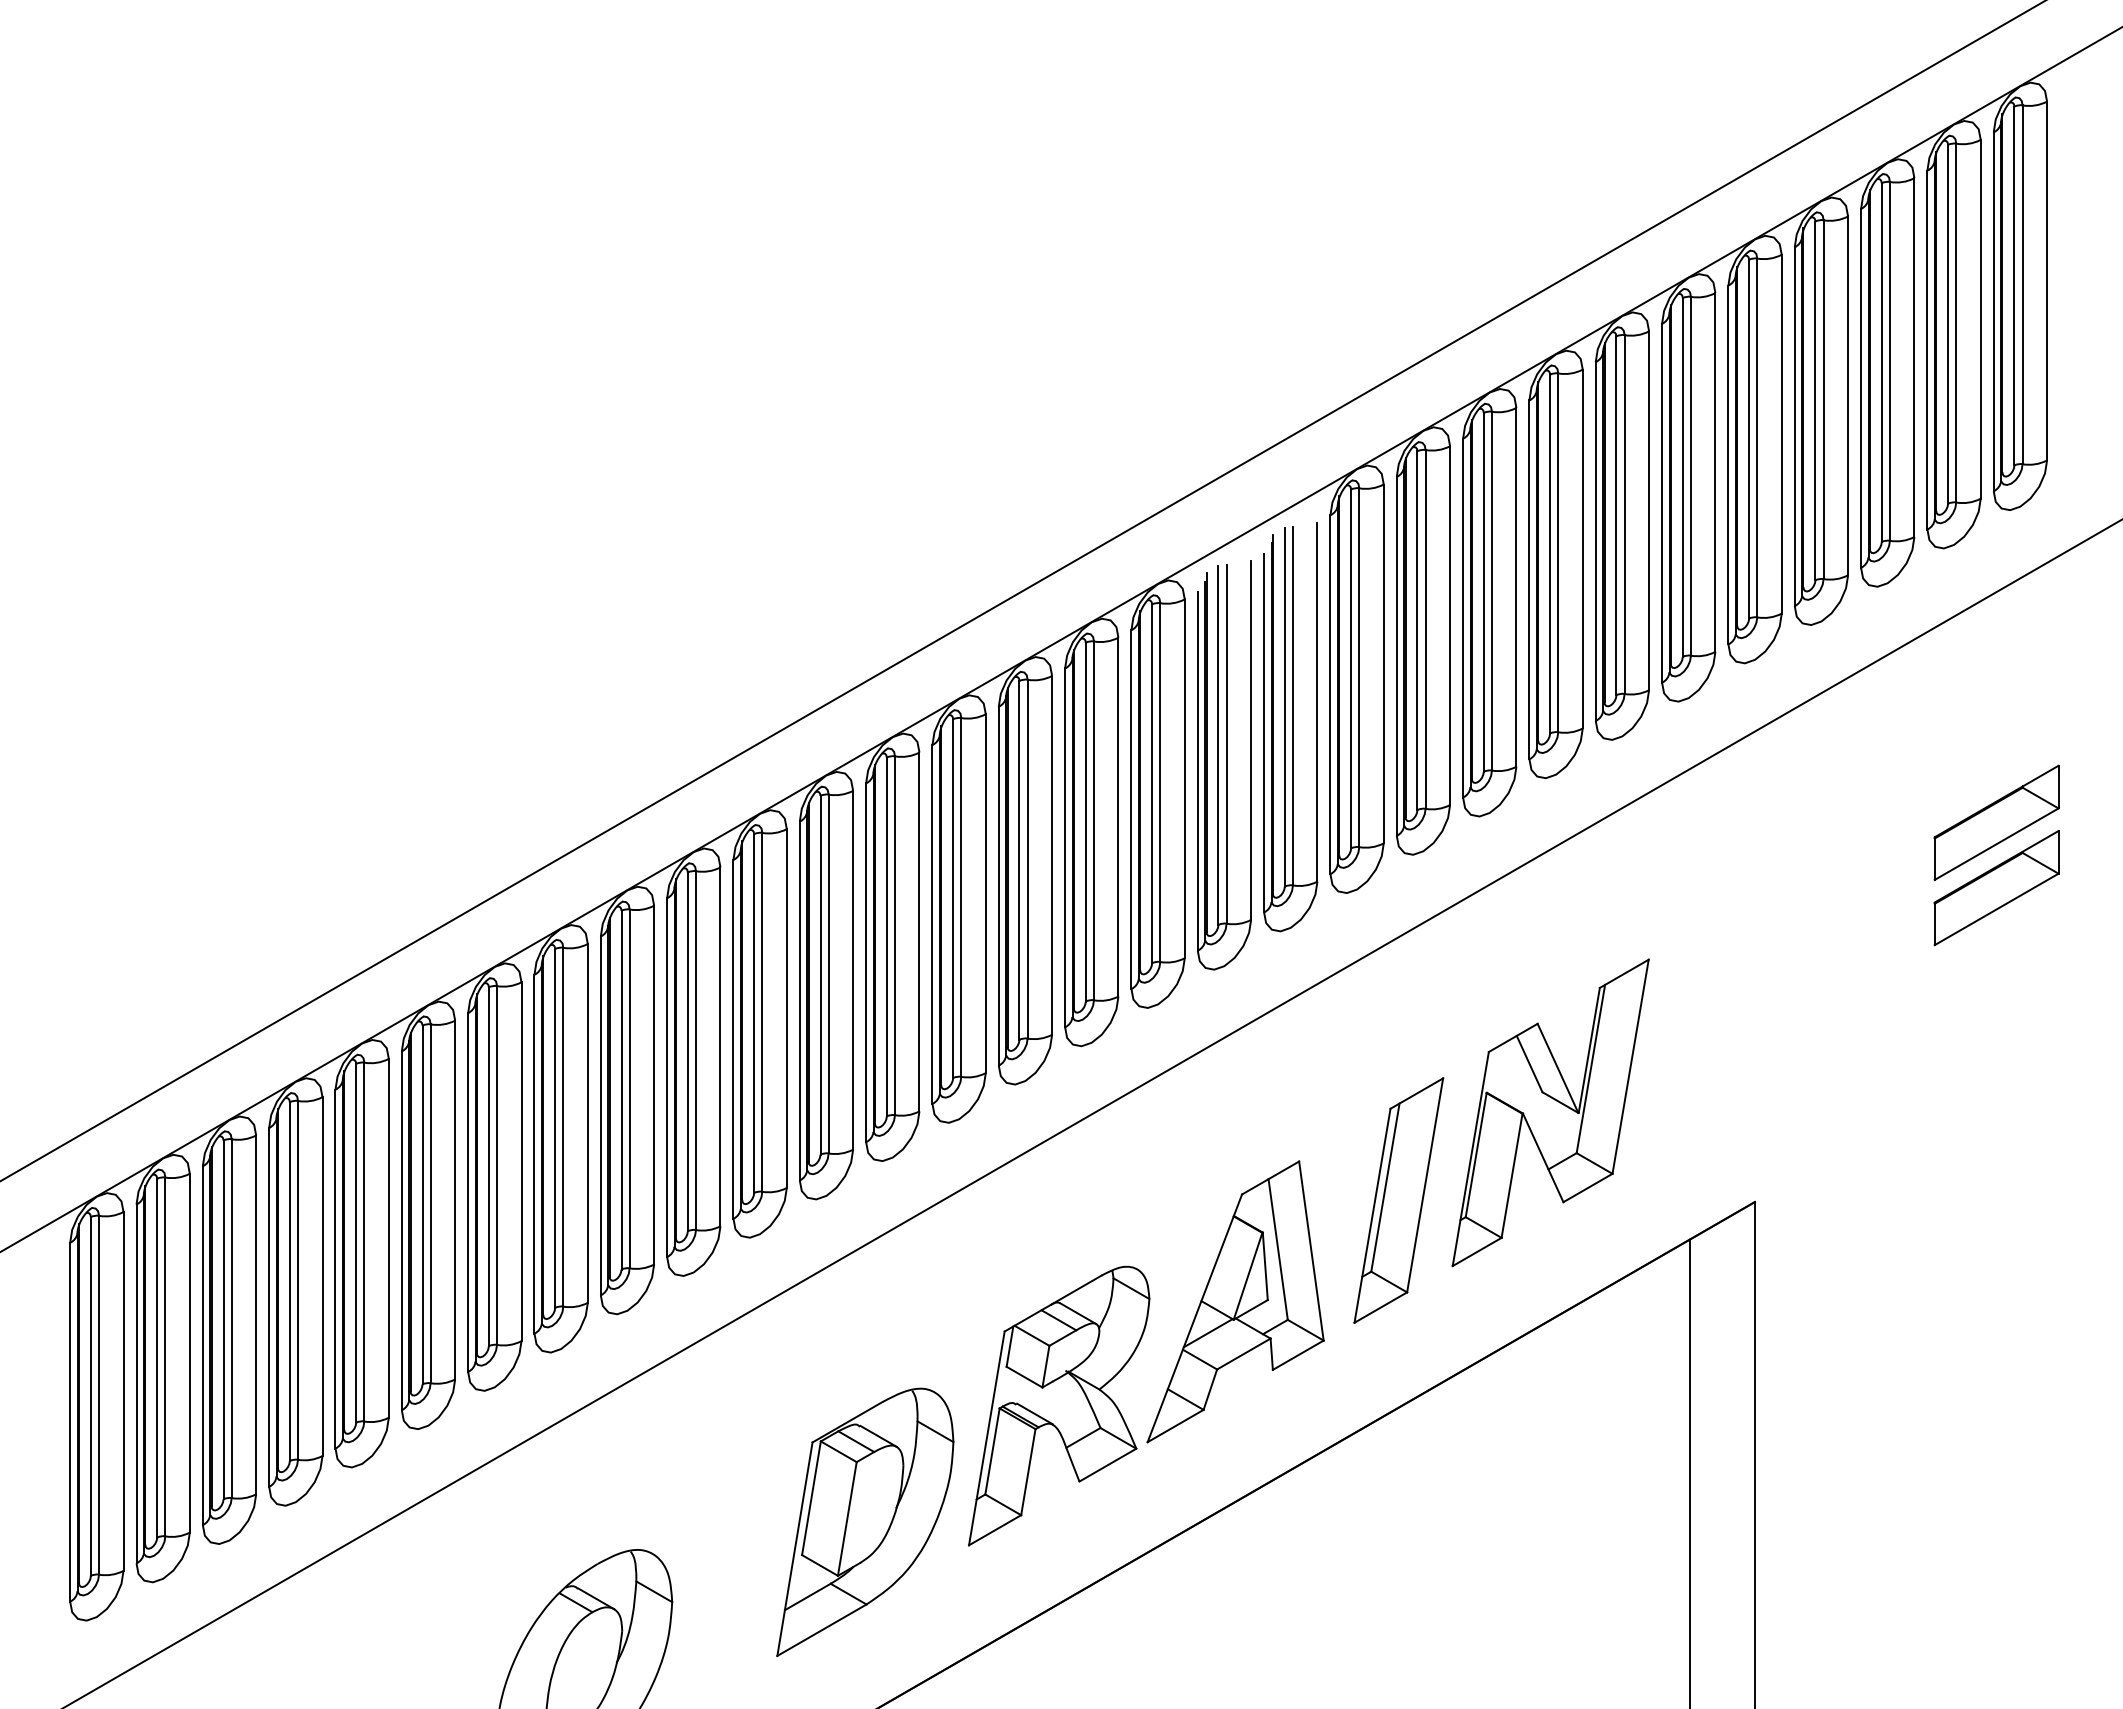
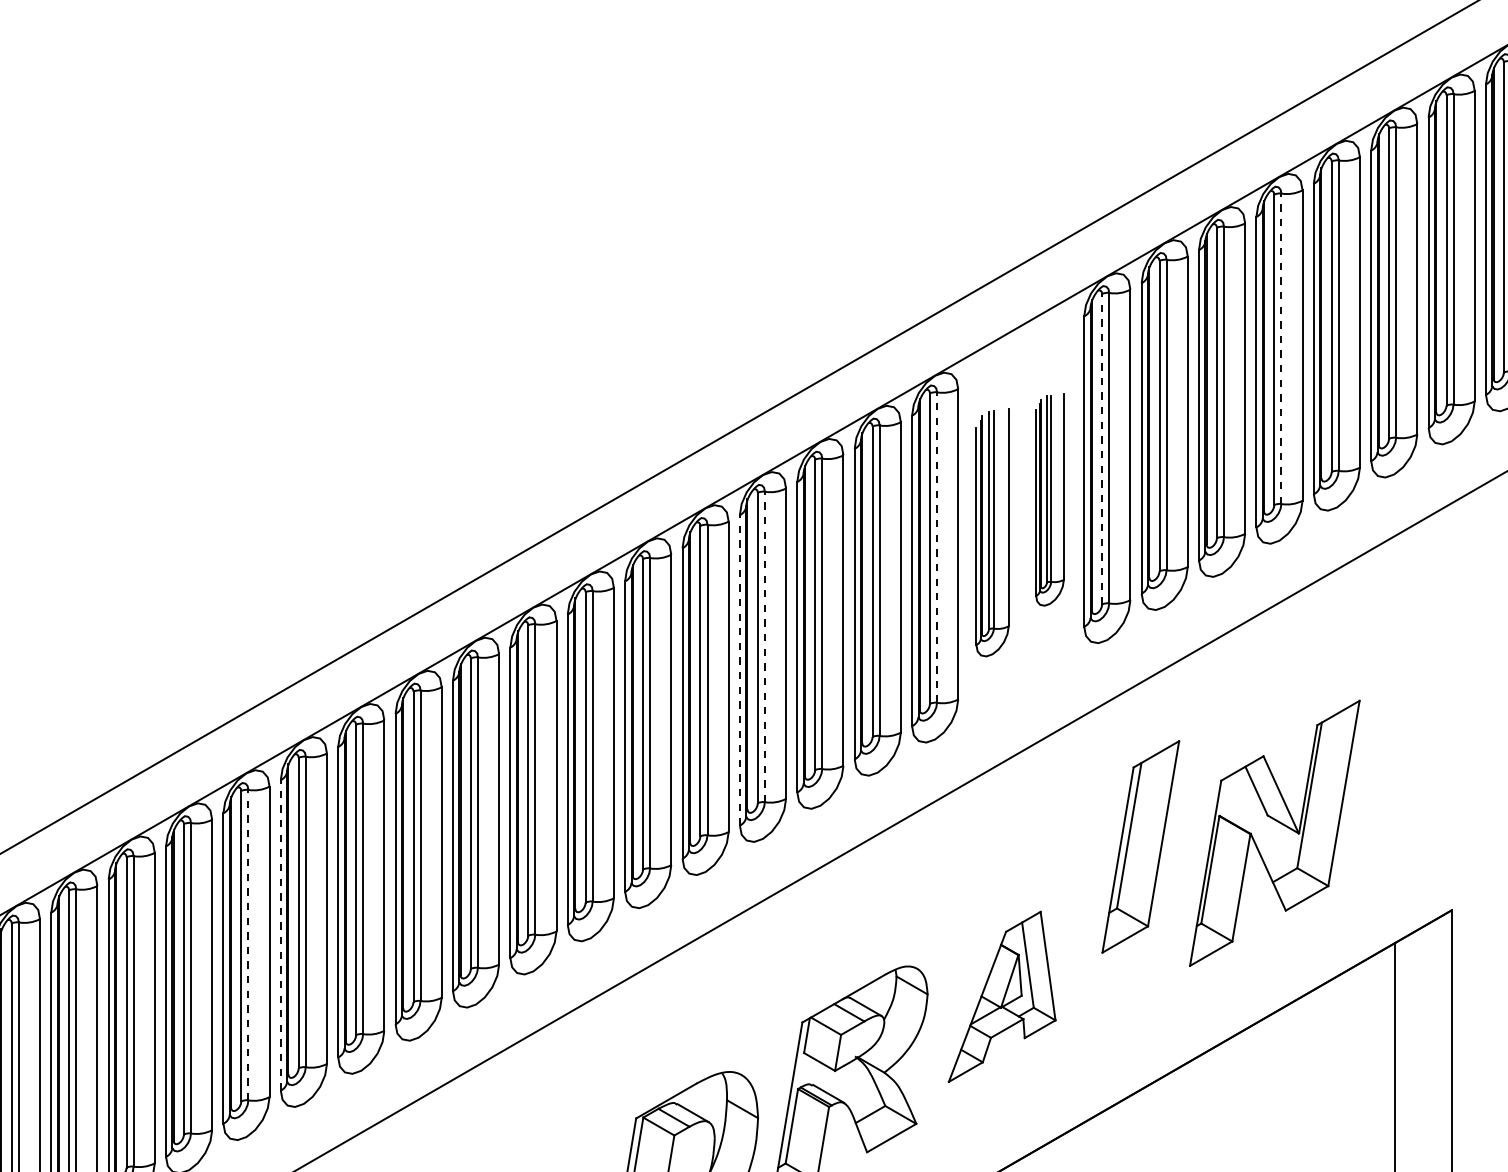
line: (1558, 552) -> (1281, 348), solid -> dashed
line: (1351, 668) -> (1102, 448), solid -> dashed
part: (1290, 727) -> (1049, 499), size x0.6
part: (1224, 765) -> (992, 532), size x0.7
line: (1160, 782) -> (937, 547), solid -> dashed
line: (961, 896) -> (765, 646), solid -> dashed
line: (932, 923) -> (739, 669), solid -> dashed
part: (1398, 1200) -> (1140, 846), moved
line: (401, 1230) -> (280, 935), solid -> dashed
line: (364, 1241) -> (248, 944), solid -> dashed
part: (1235, 1301) -> (1002, 996), size x0.7

